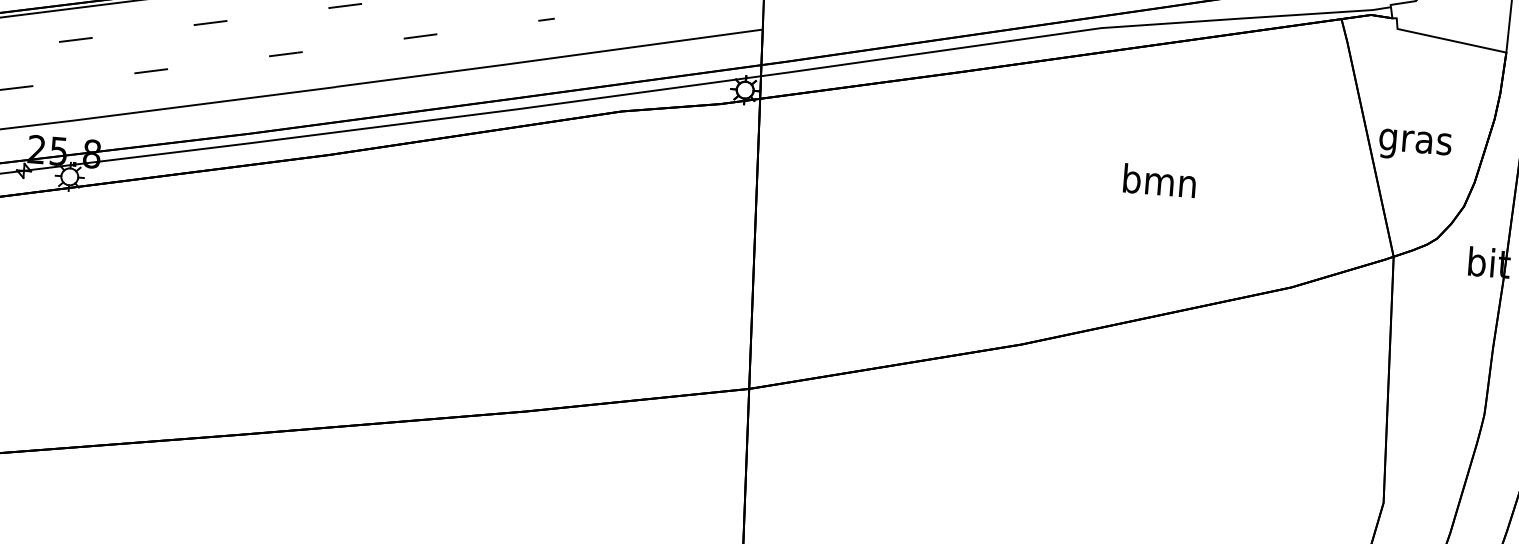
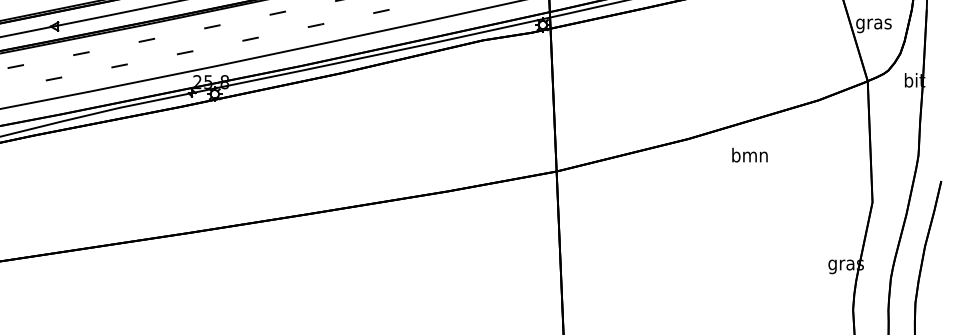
text: (1158, 179) -> (749, 154), moved

